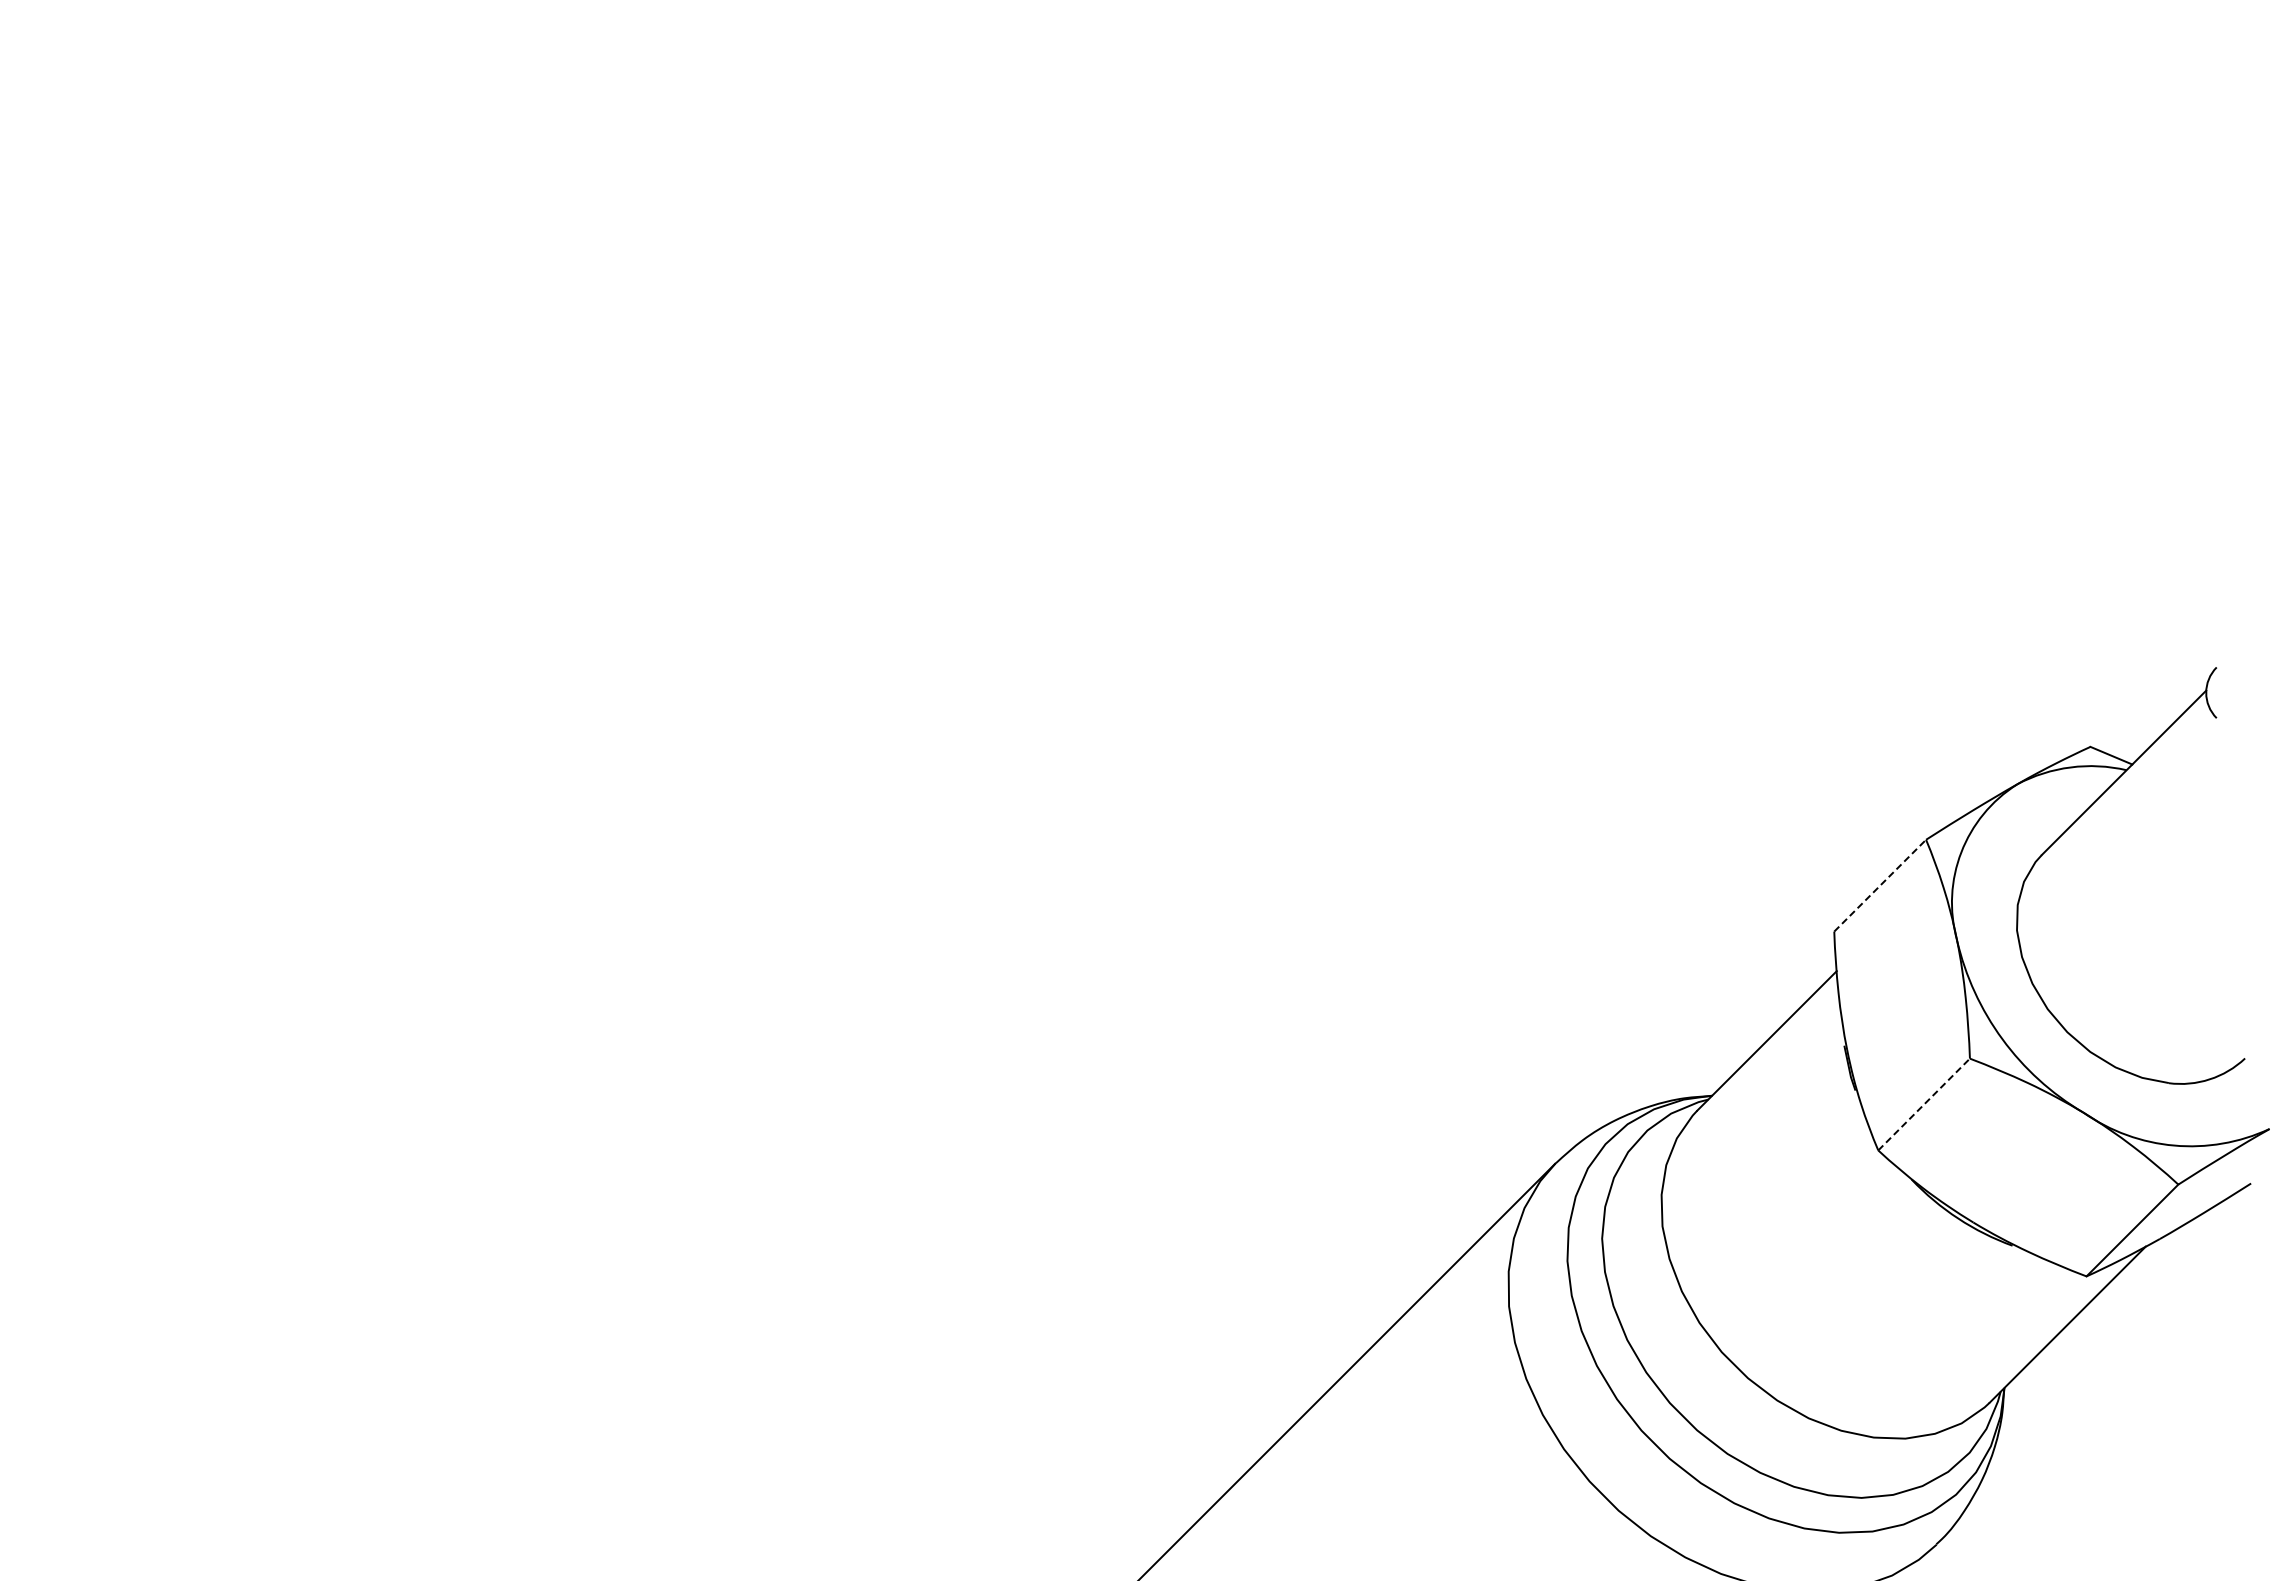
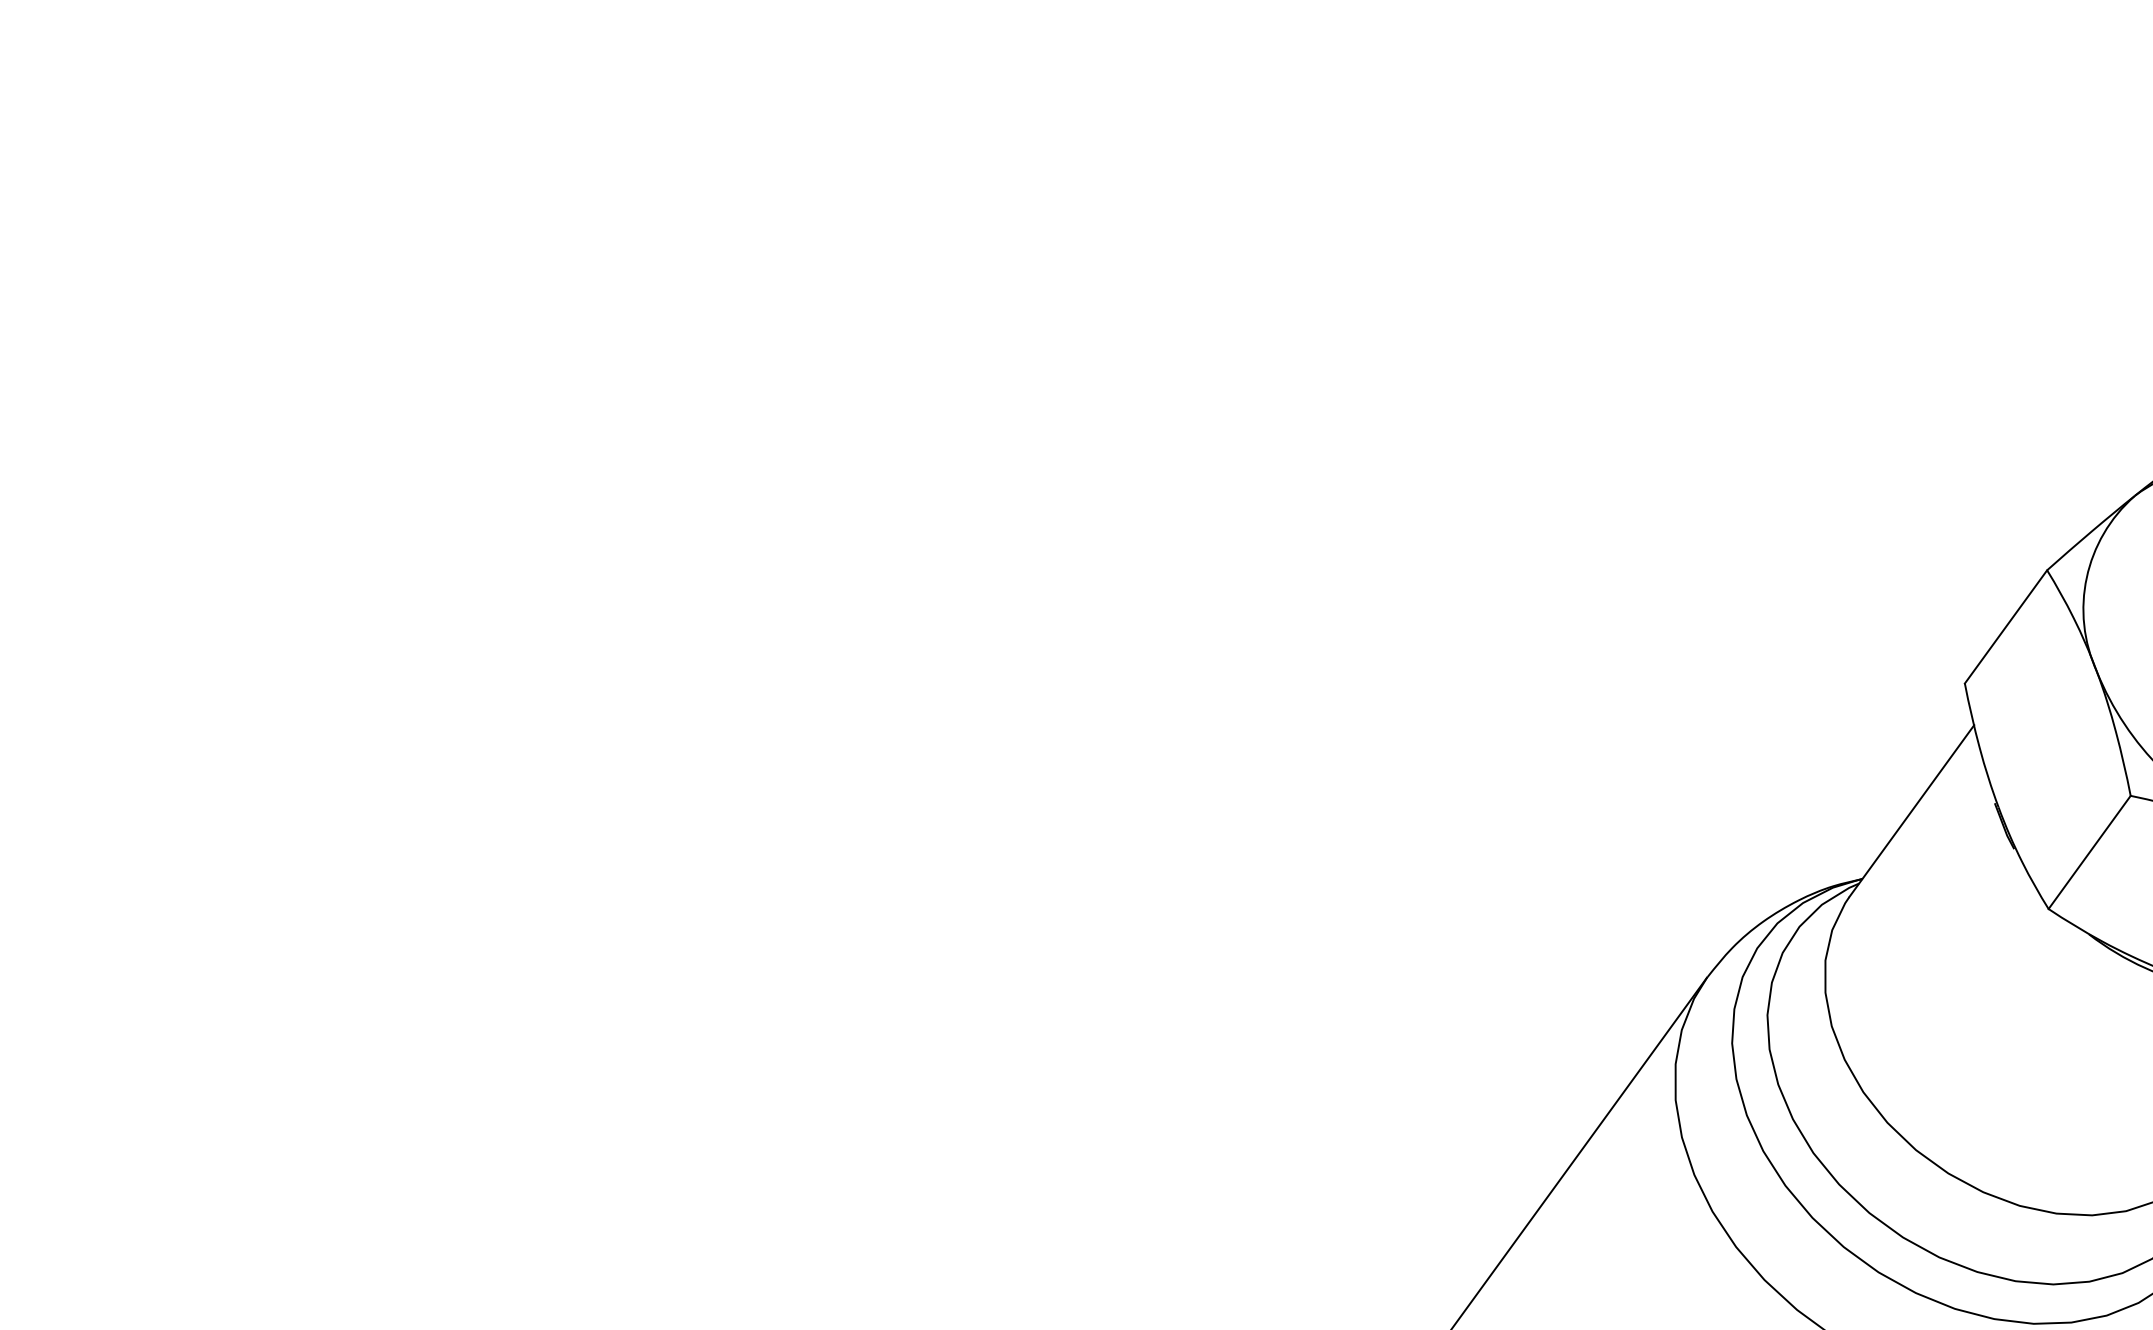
line: (1880, 885) -> (2006, 626), dashed -> solid
line: (1924, 1104) -> (2090, 852), dashed -> solid

